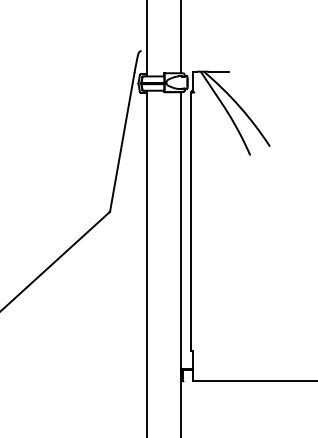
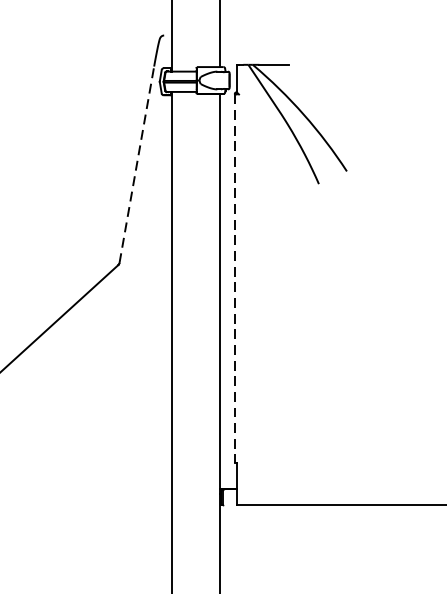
line: (122, 141) -> (137, 164), solid -> dashed
line: (191, 222) -> (235, 279), solid -> dashed

